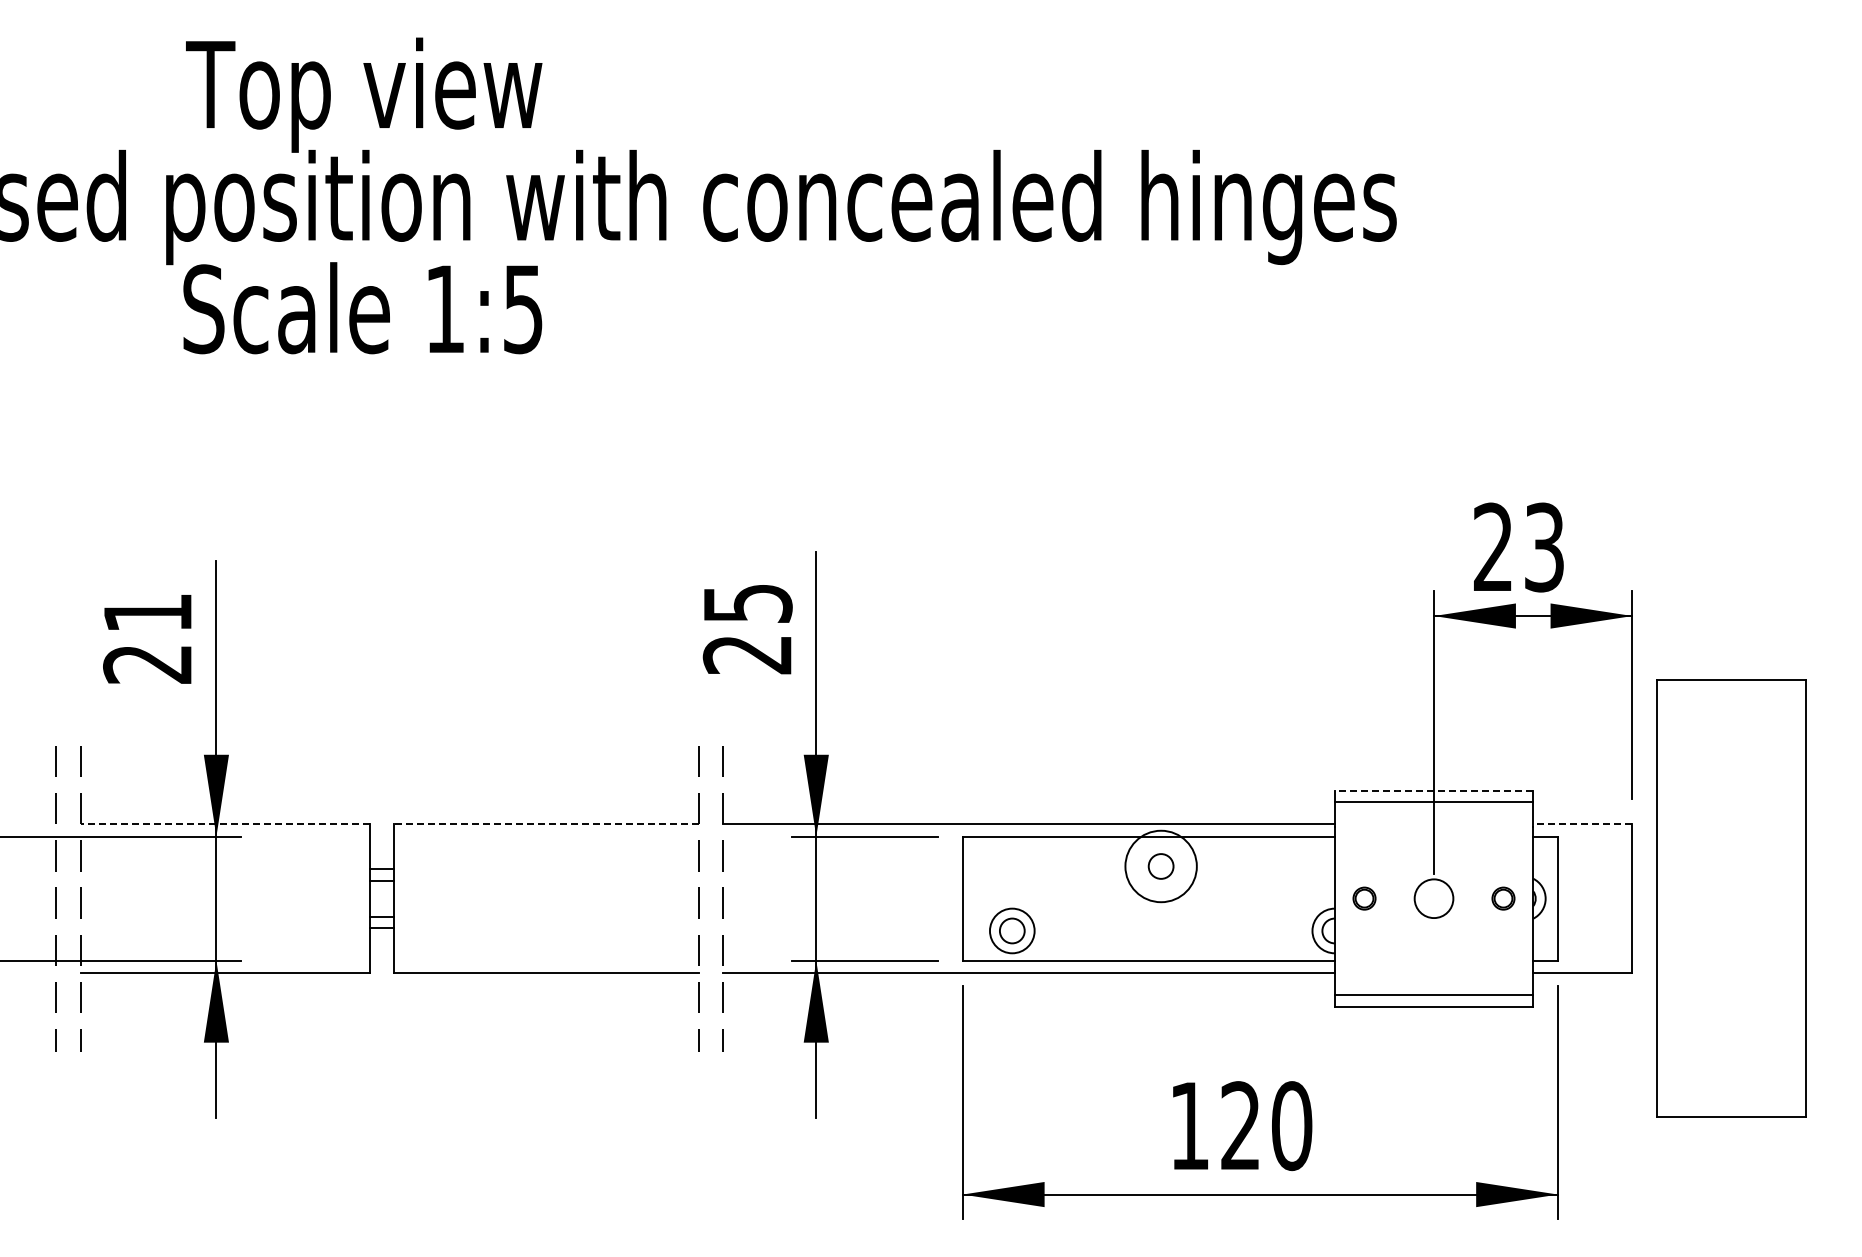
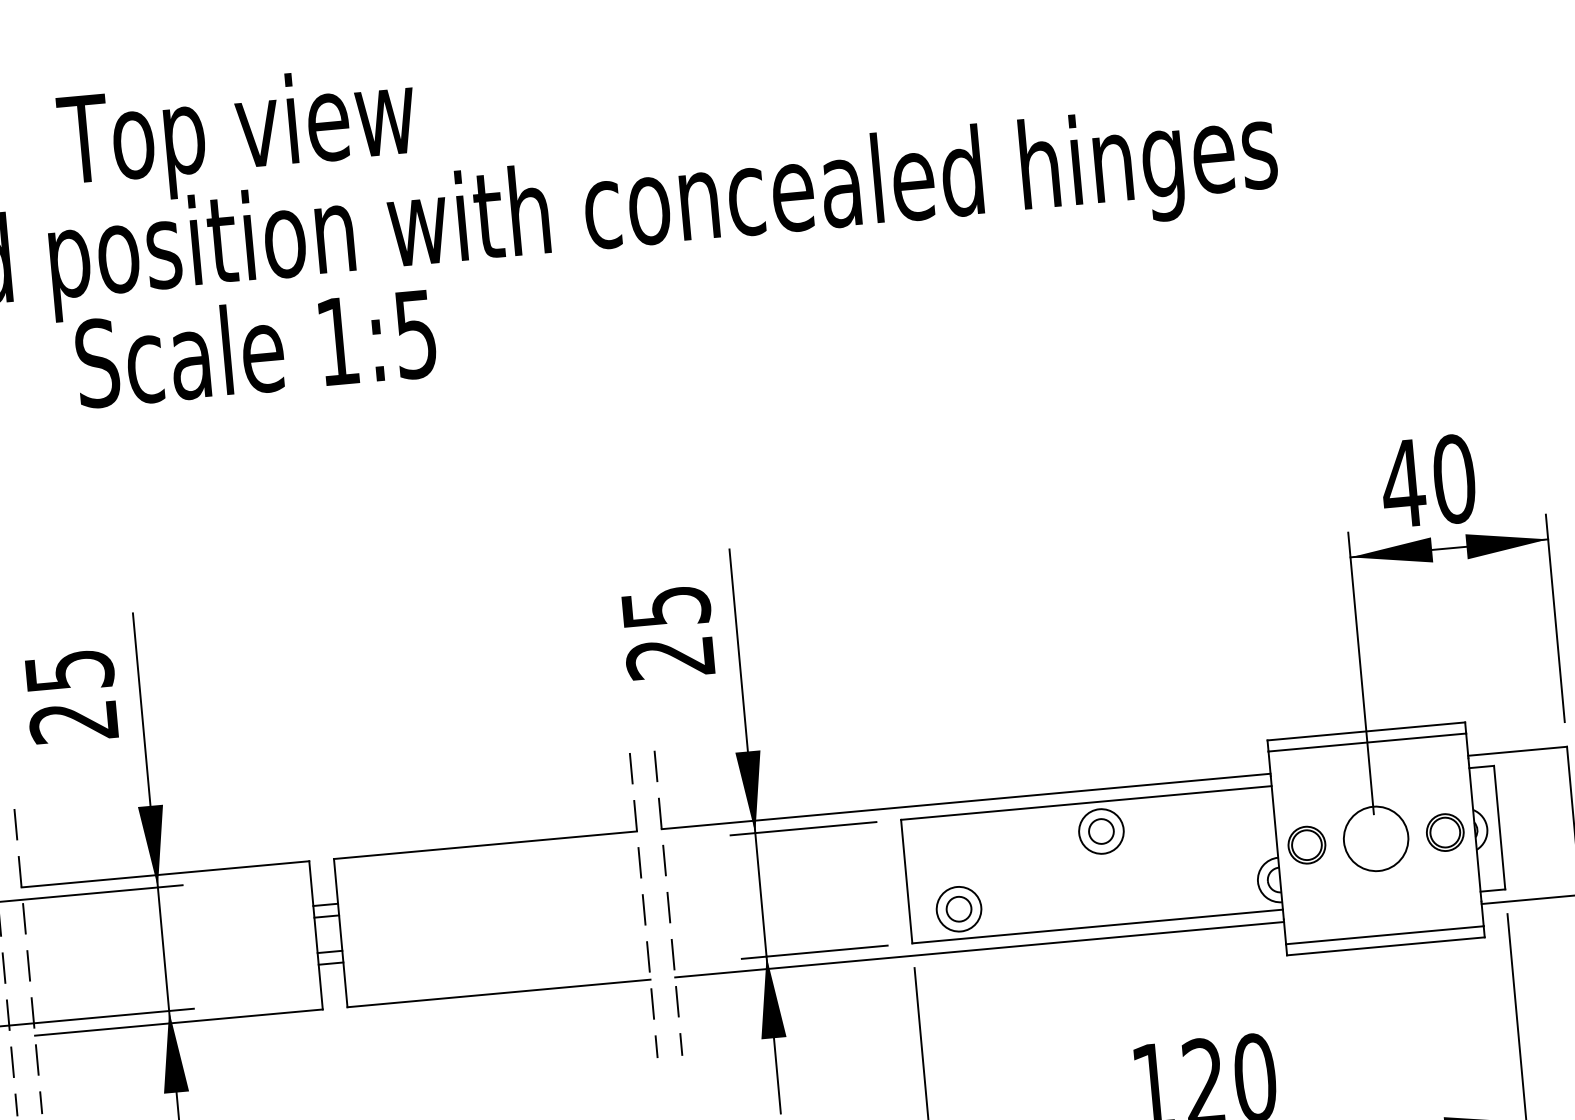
text: (1518, 547) -> (1428, 481), 23 -> 40
text: (148, 613) -> (70, 671), 21 -> 25
line: (1433, 790) -> (1365, 731), dashed -> solid
line: (224, 824) -> (164, 874), dashed -> solid
line: (546, 824) -> (485, 845), dashed -> solid
line: (1582, 824) -> (1517, 751), dashed -> solid
circle: (1160, 866) -> (1100, 831), size x0.62
part: (1364, 898) -> (1306, 844), size x1.67
circle: (1433, 898) -> (1375, 838), size x1.67
part: (1503, 898) -> (1445, 832), size x1.67

